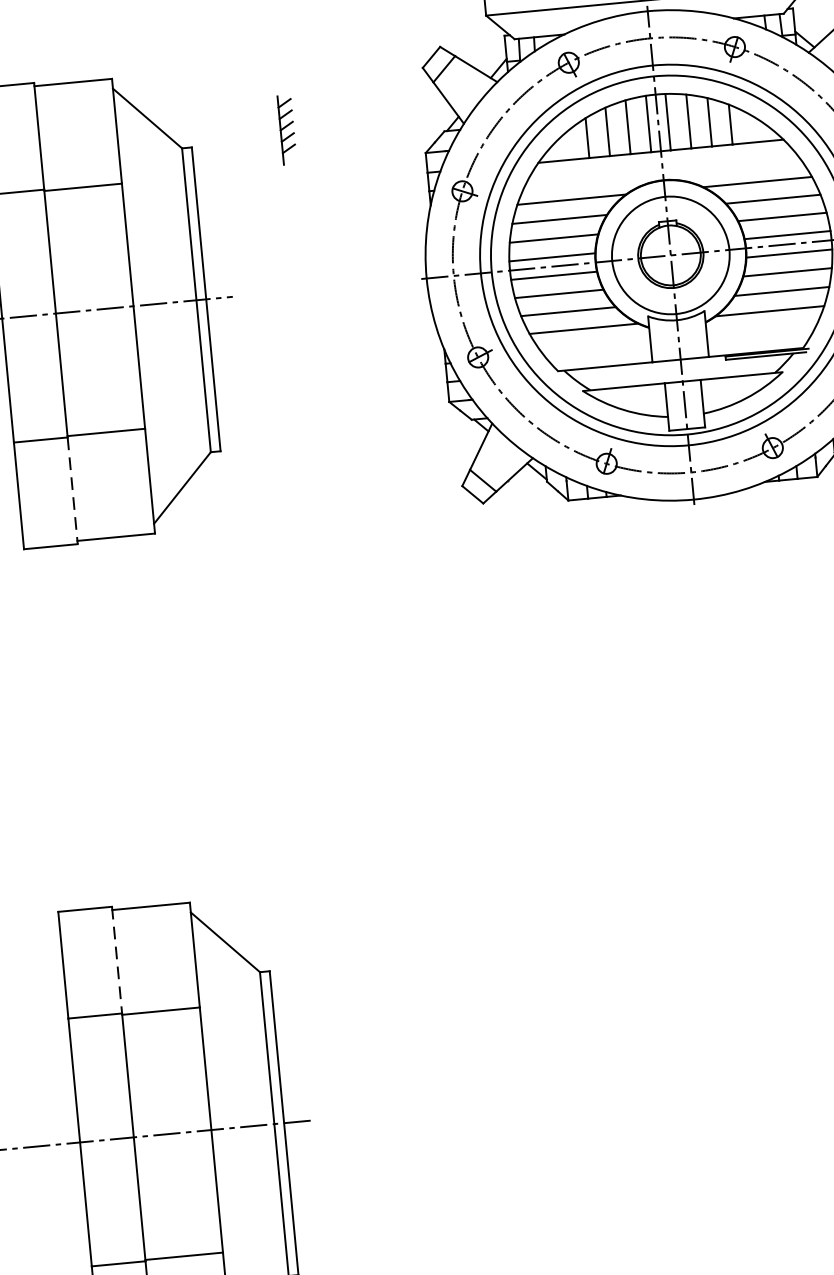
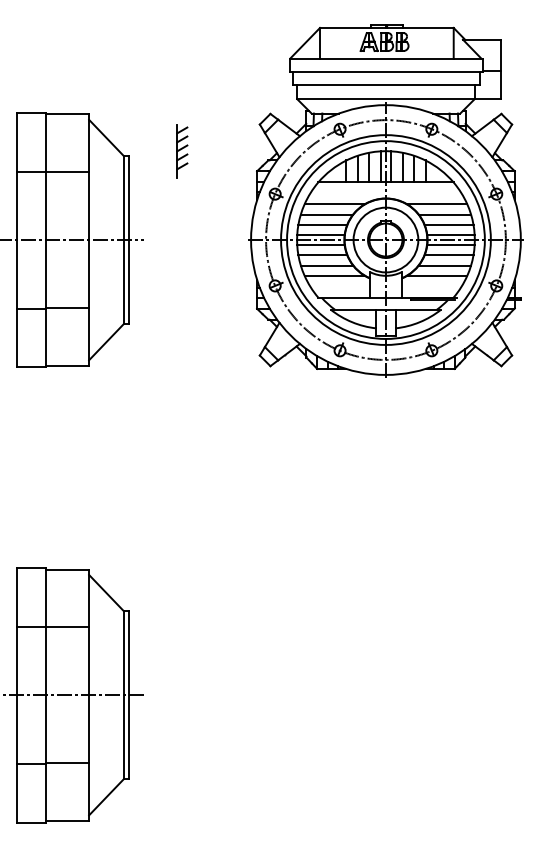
part: (287, 129) -> (182, 151), size x1.43
line: (73, 491) -> (46, 338), dashed -> solid
line: (117, 960) -> (46, 597), dashed -> solid

